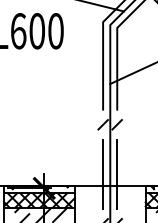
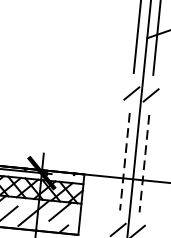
line: (103, 174) -> (125, 162), solid -> dashed
line: (117, 174) -> (144, 164), solid -> dashed

